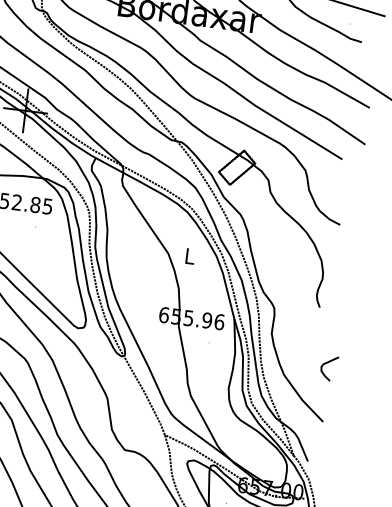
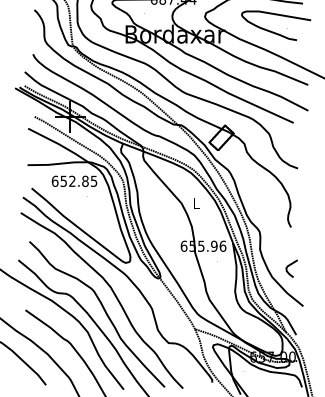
curve: (326, 364) -> (289, 266), moved

